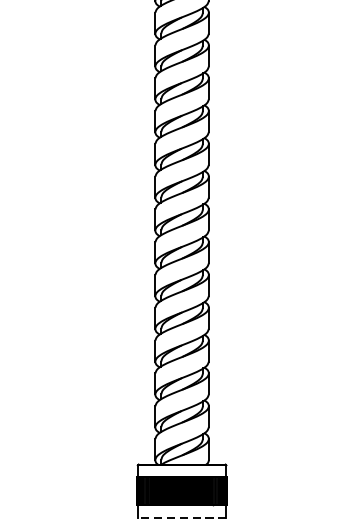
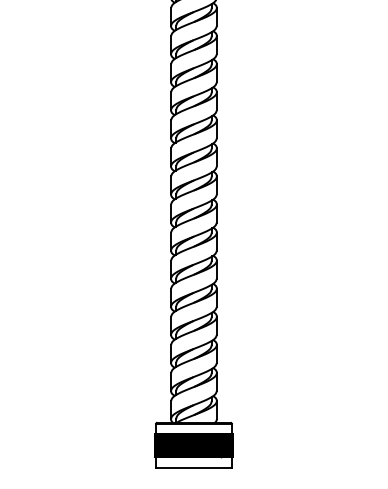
line: (182, 517) -> (194, 468), dashed -> solid

